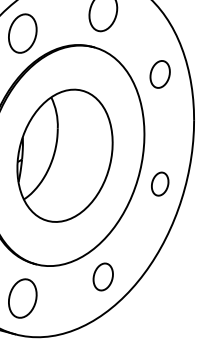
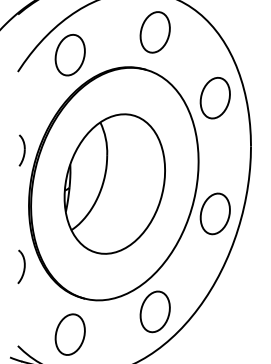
part: (159, 74) -> (214, 98), size x1.43
part: (159, 183) -> (214, 213), size x1.67
part: (102, 276) -> (154, 311), size x1.43

